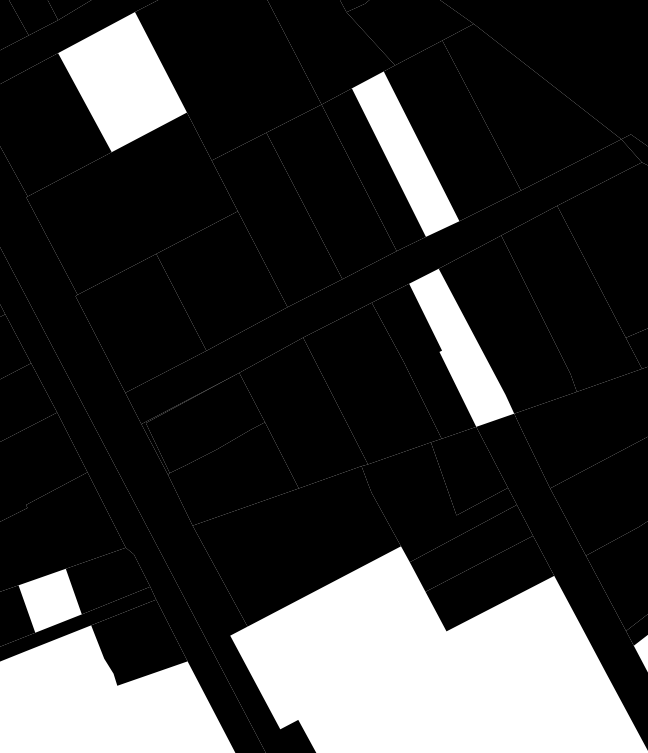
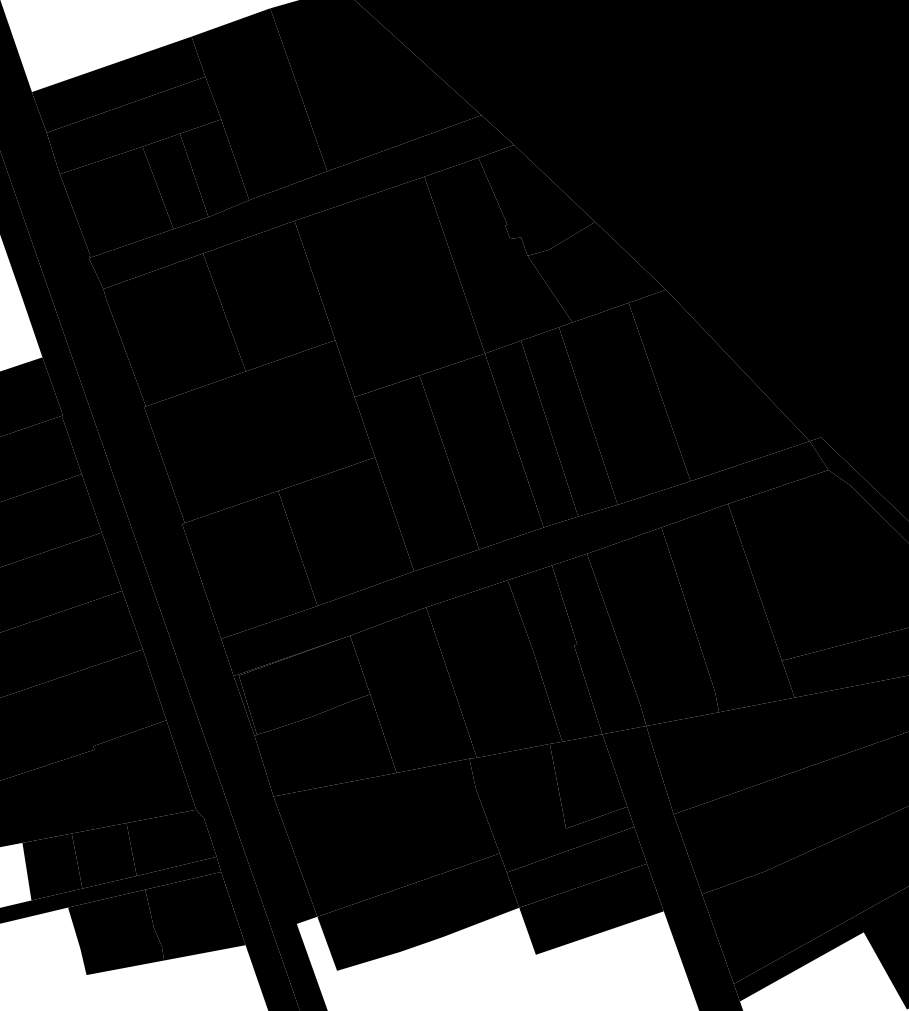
fill: (122, 81) -> (269, 295), added
fill: (405, 153) -> (569, 421), added
fill: (460, 346) -> (598, 643), added
fill: (49, 600) -> (103, 855), added
fill: (336, 608) -> (418, 911), added
fill: (71, 667) -> (116, 932), added

